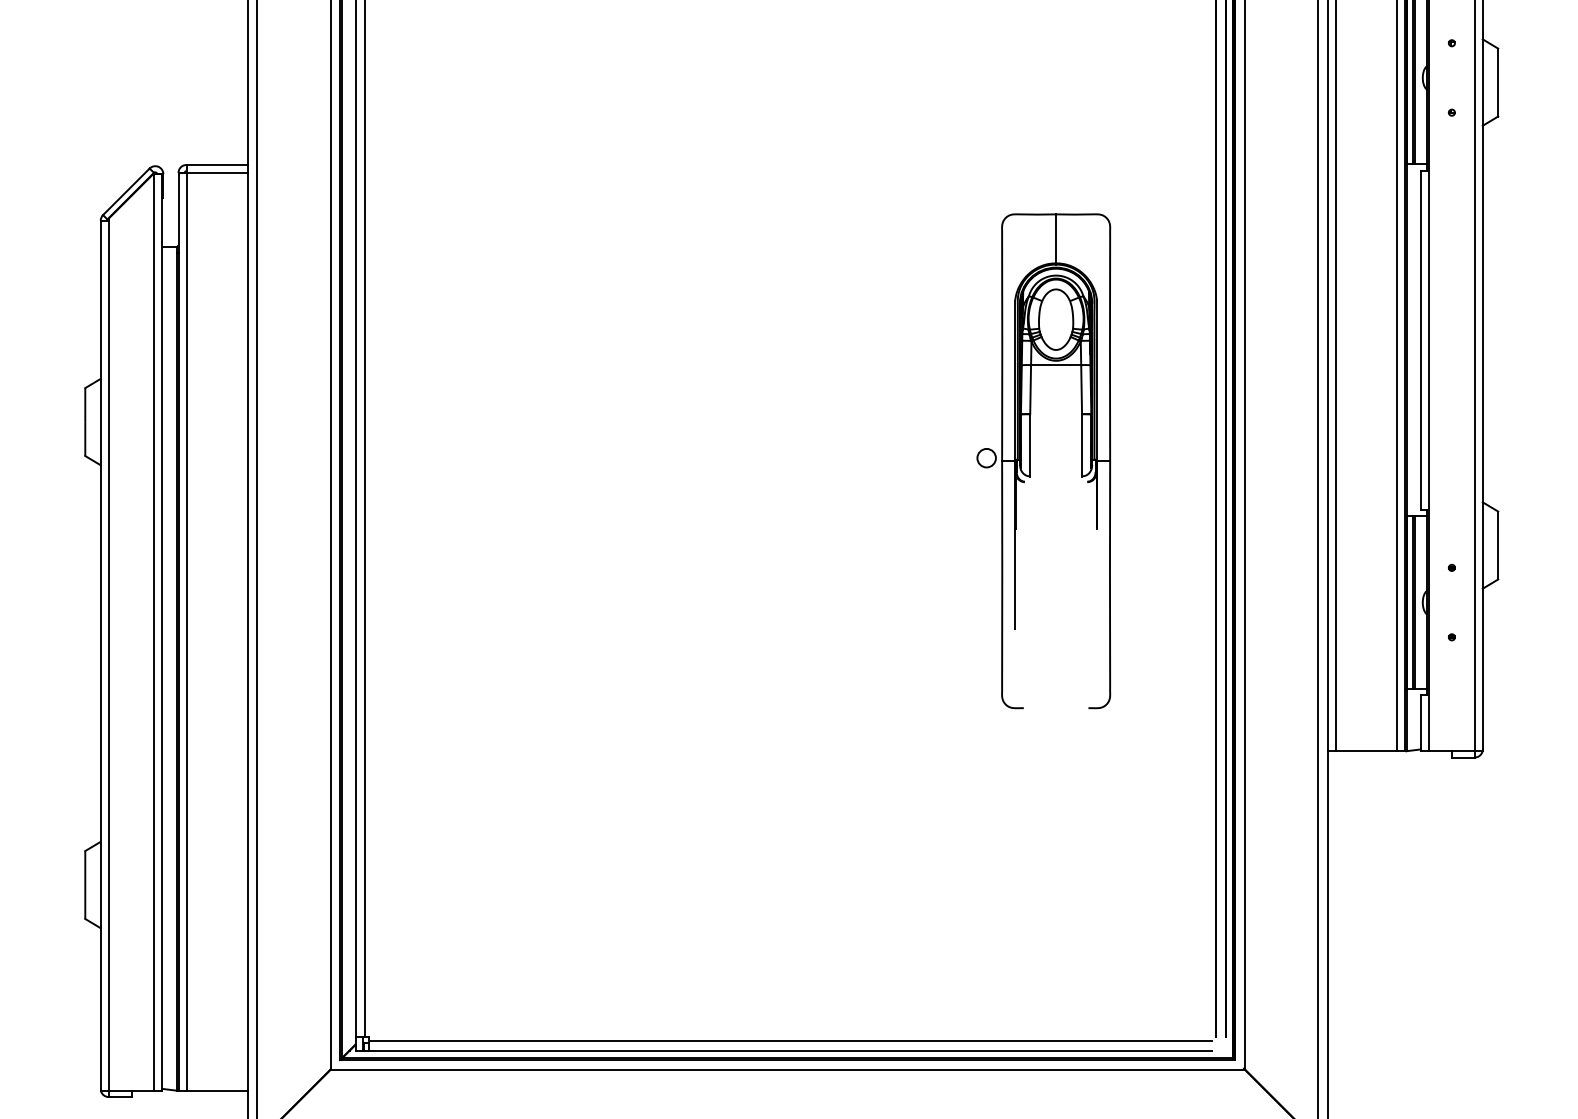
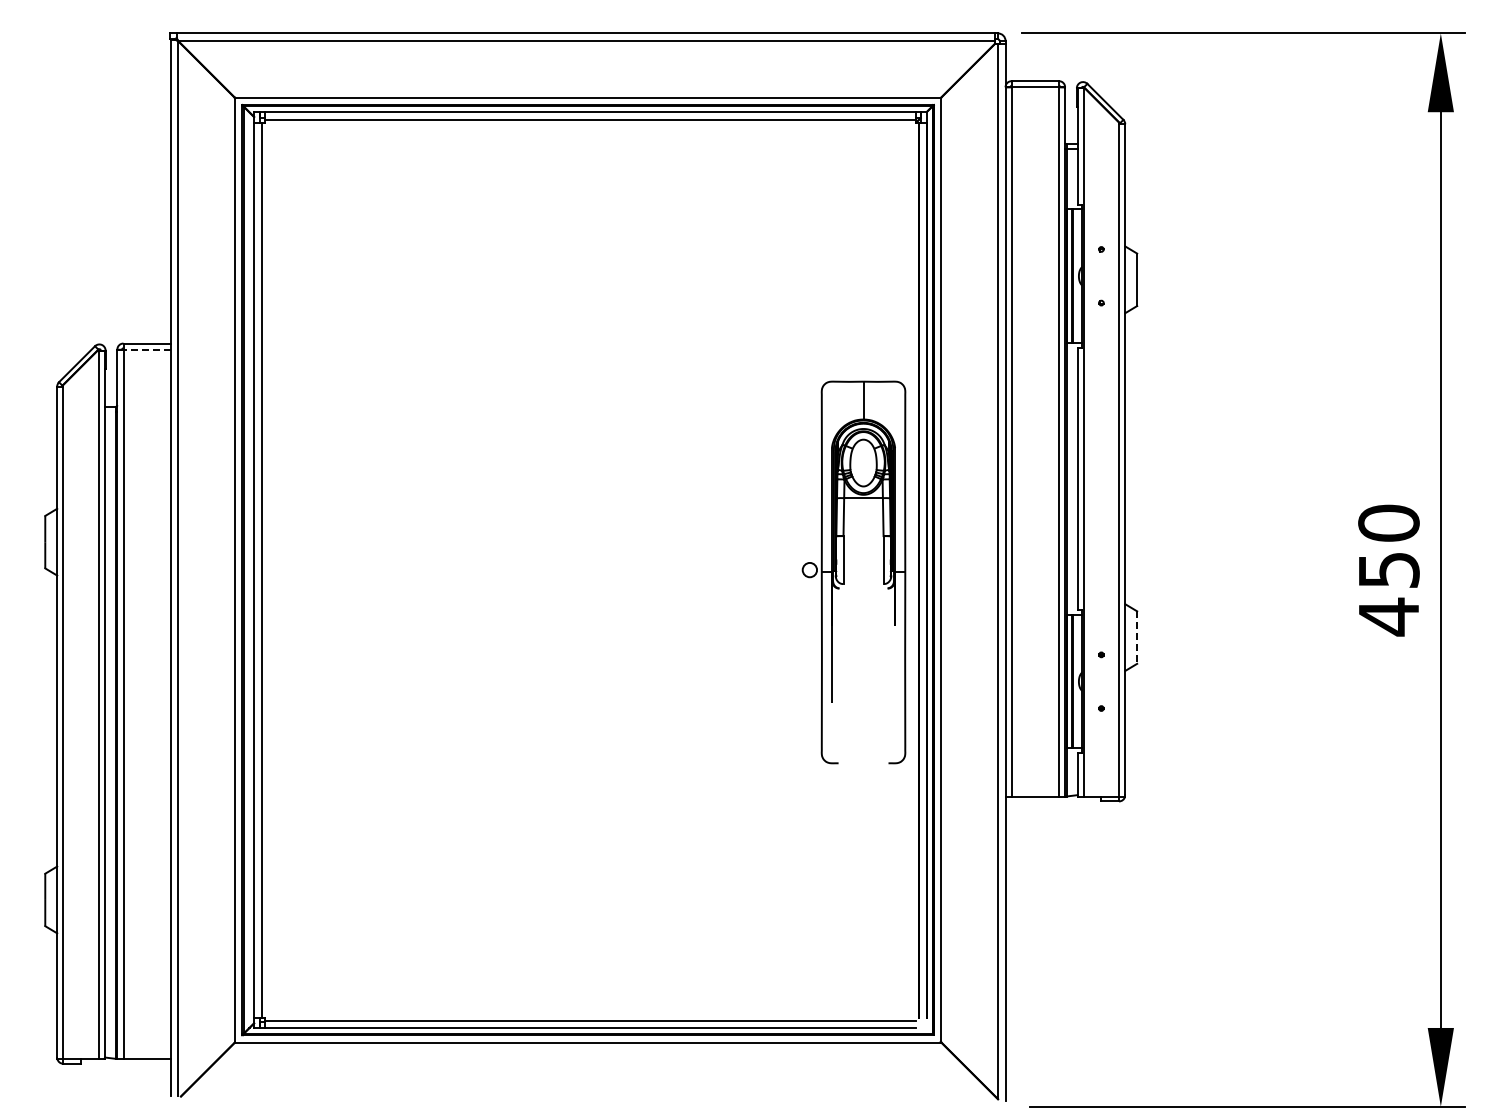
line: (217, 172) -> (147, 349), solid -> dashed
part: (1031, 461) -> (844, 572), moved
line: (1498, 546) -> (1137, 638), solid -> dashed

